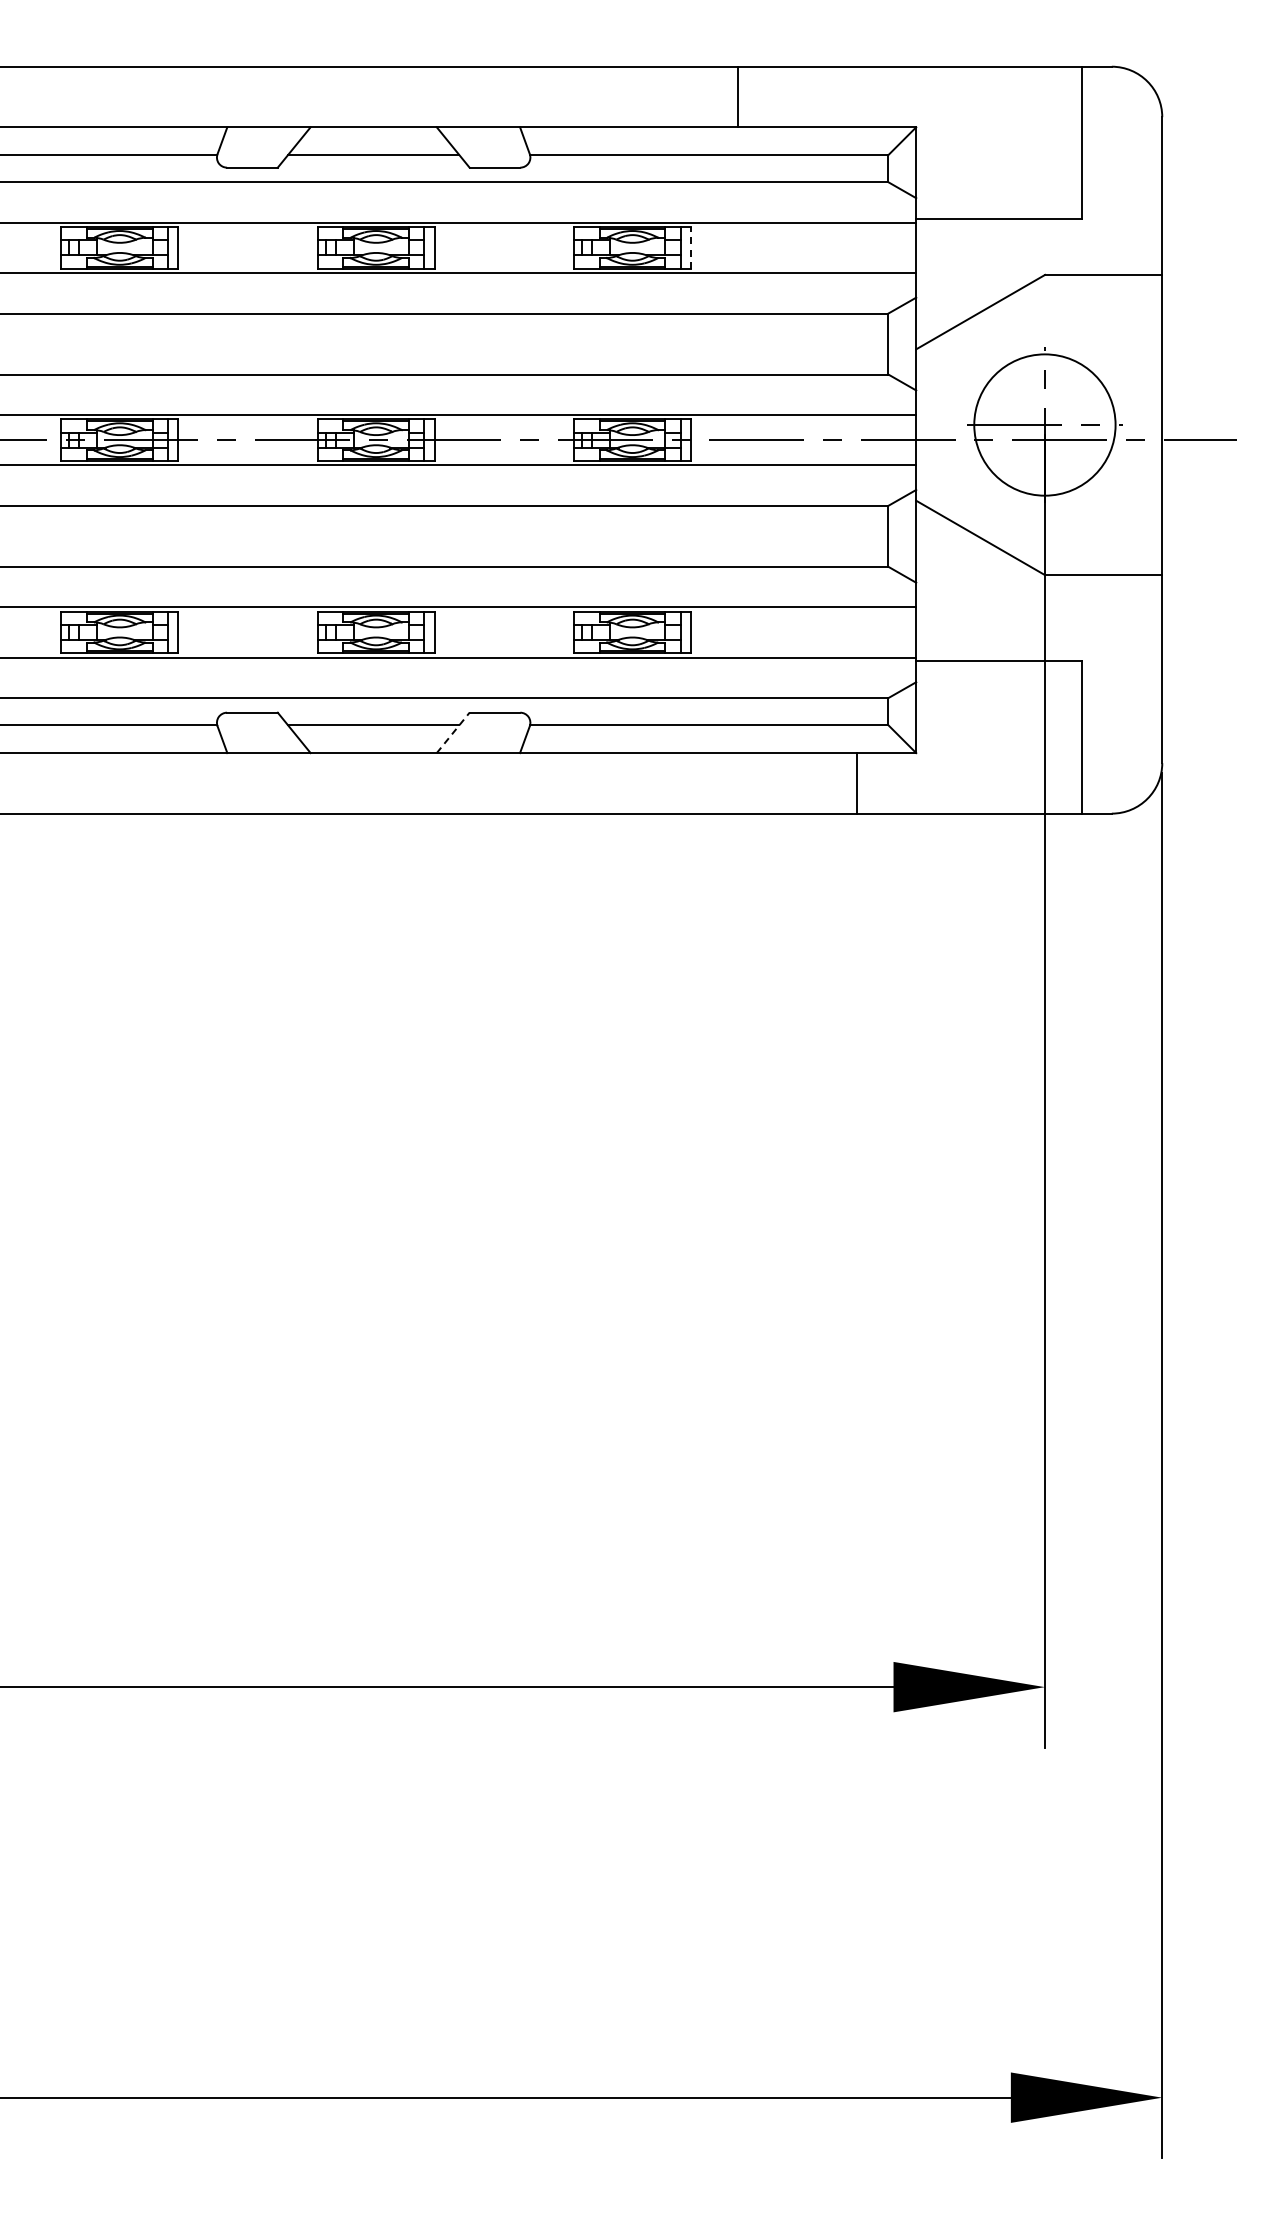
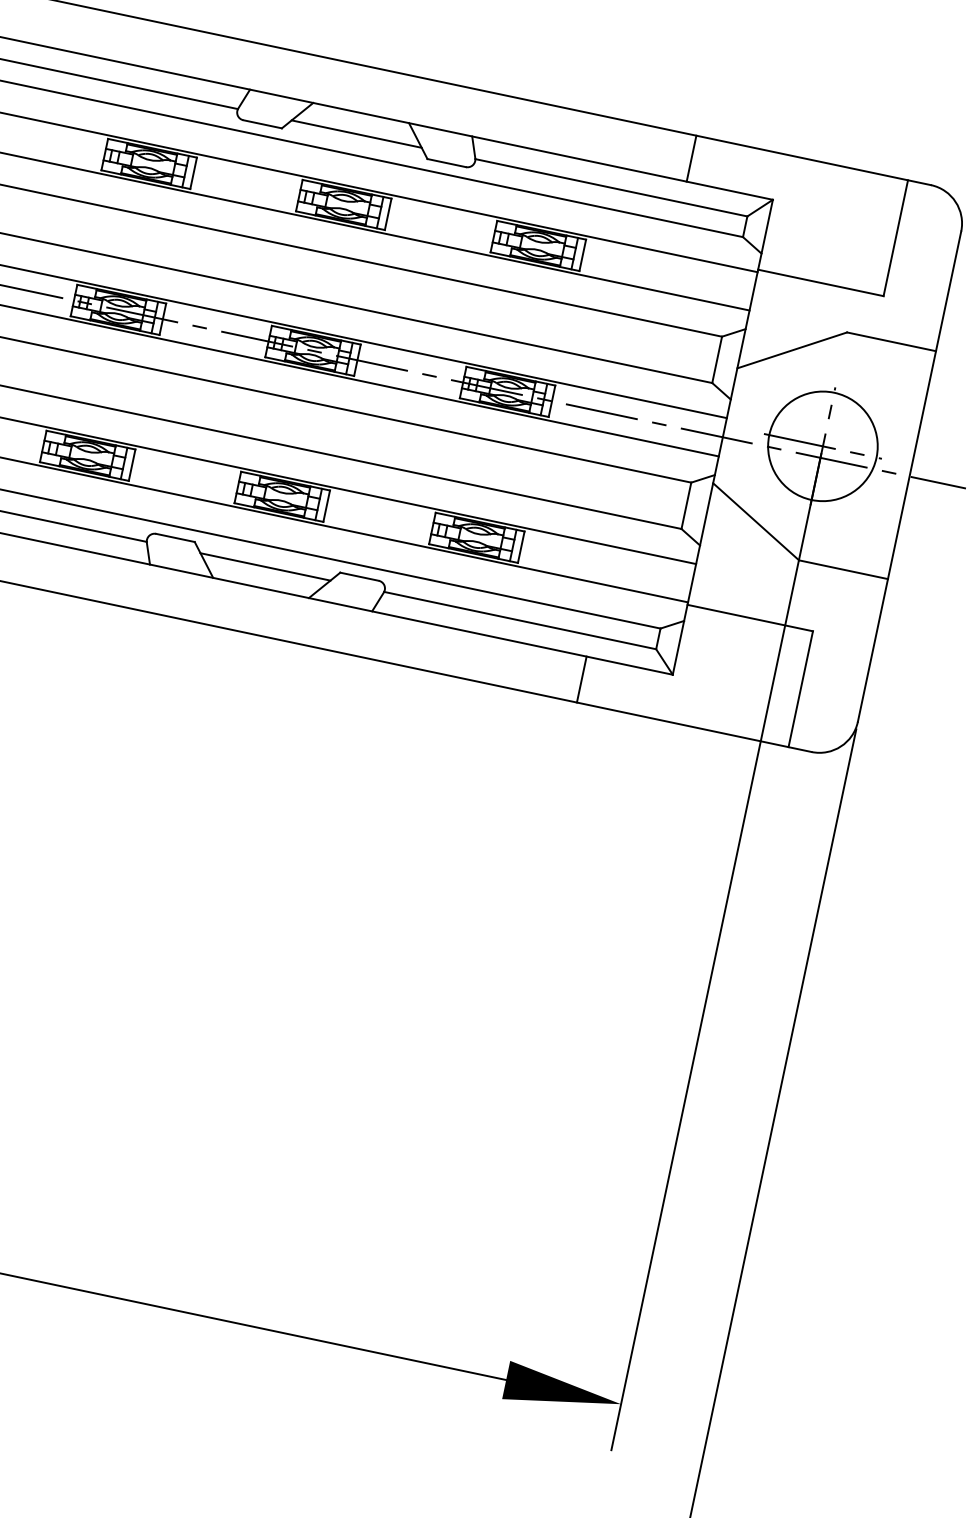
line: (737, 96) -> (691, 158), moved
line: (691, 247) -> (583, 255), dashed -> solid
line: (453, 732) -> (324, 585), dashed -> solid
line: (856, 783) -> (581, 679), moved

